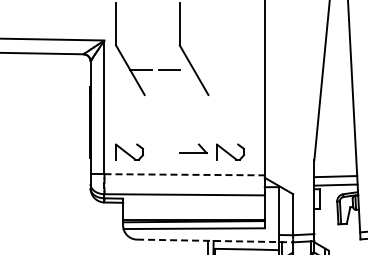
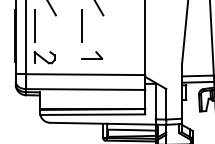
line: (116, 108) -> (35, 25), added
line: (179, 108) -> (81, 25), added
part: (230, 151) -> (119, 57), removed
line: (185, 174) -> (86, 74), dashed -> solid
line: (215, 240) -> (108, 123), dashed -> solid

